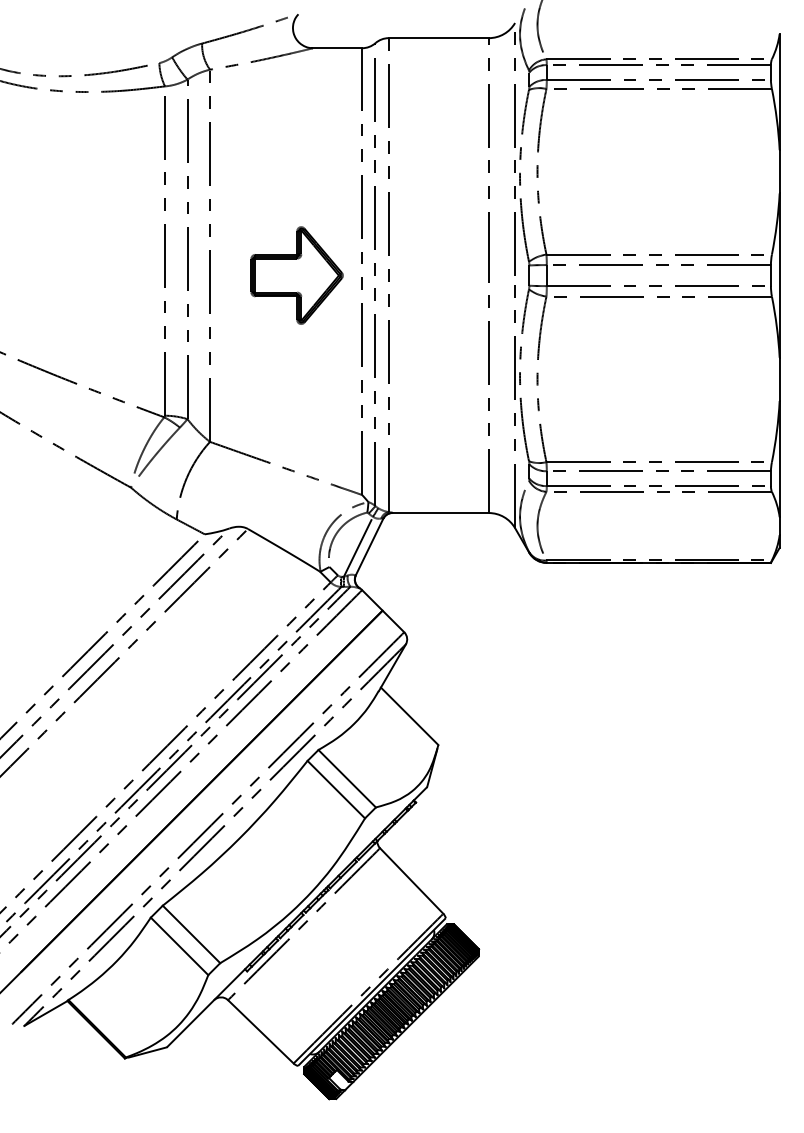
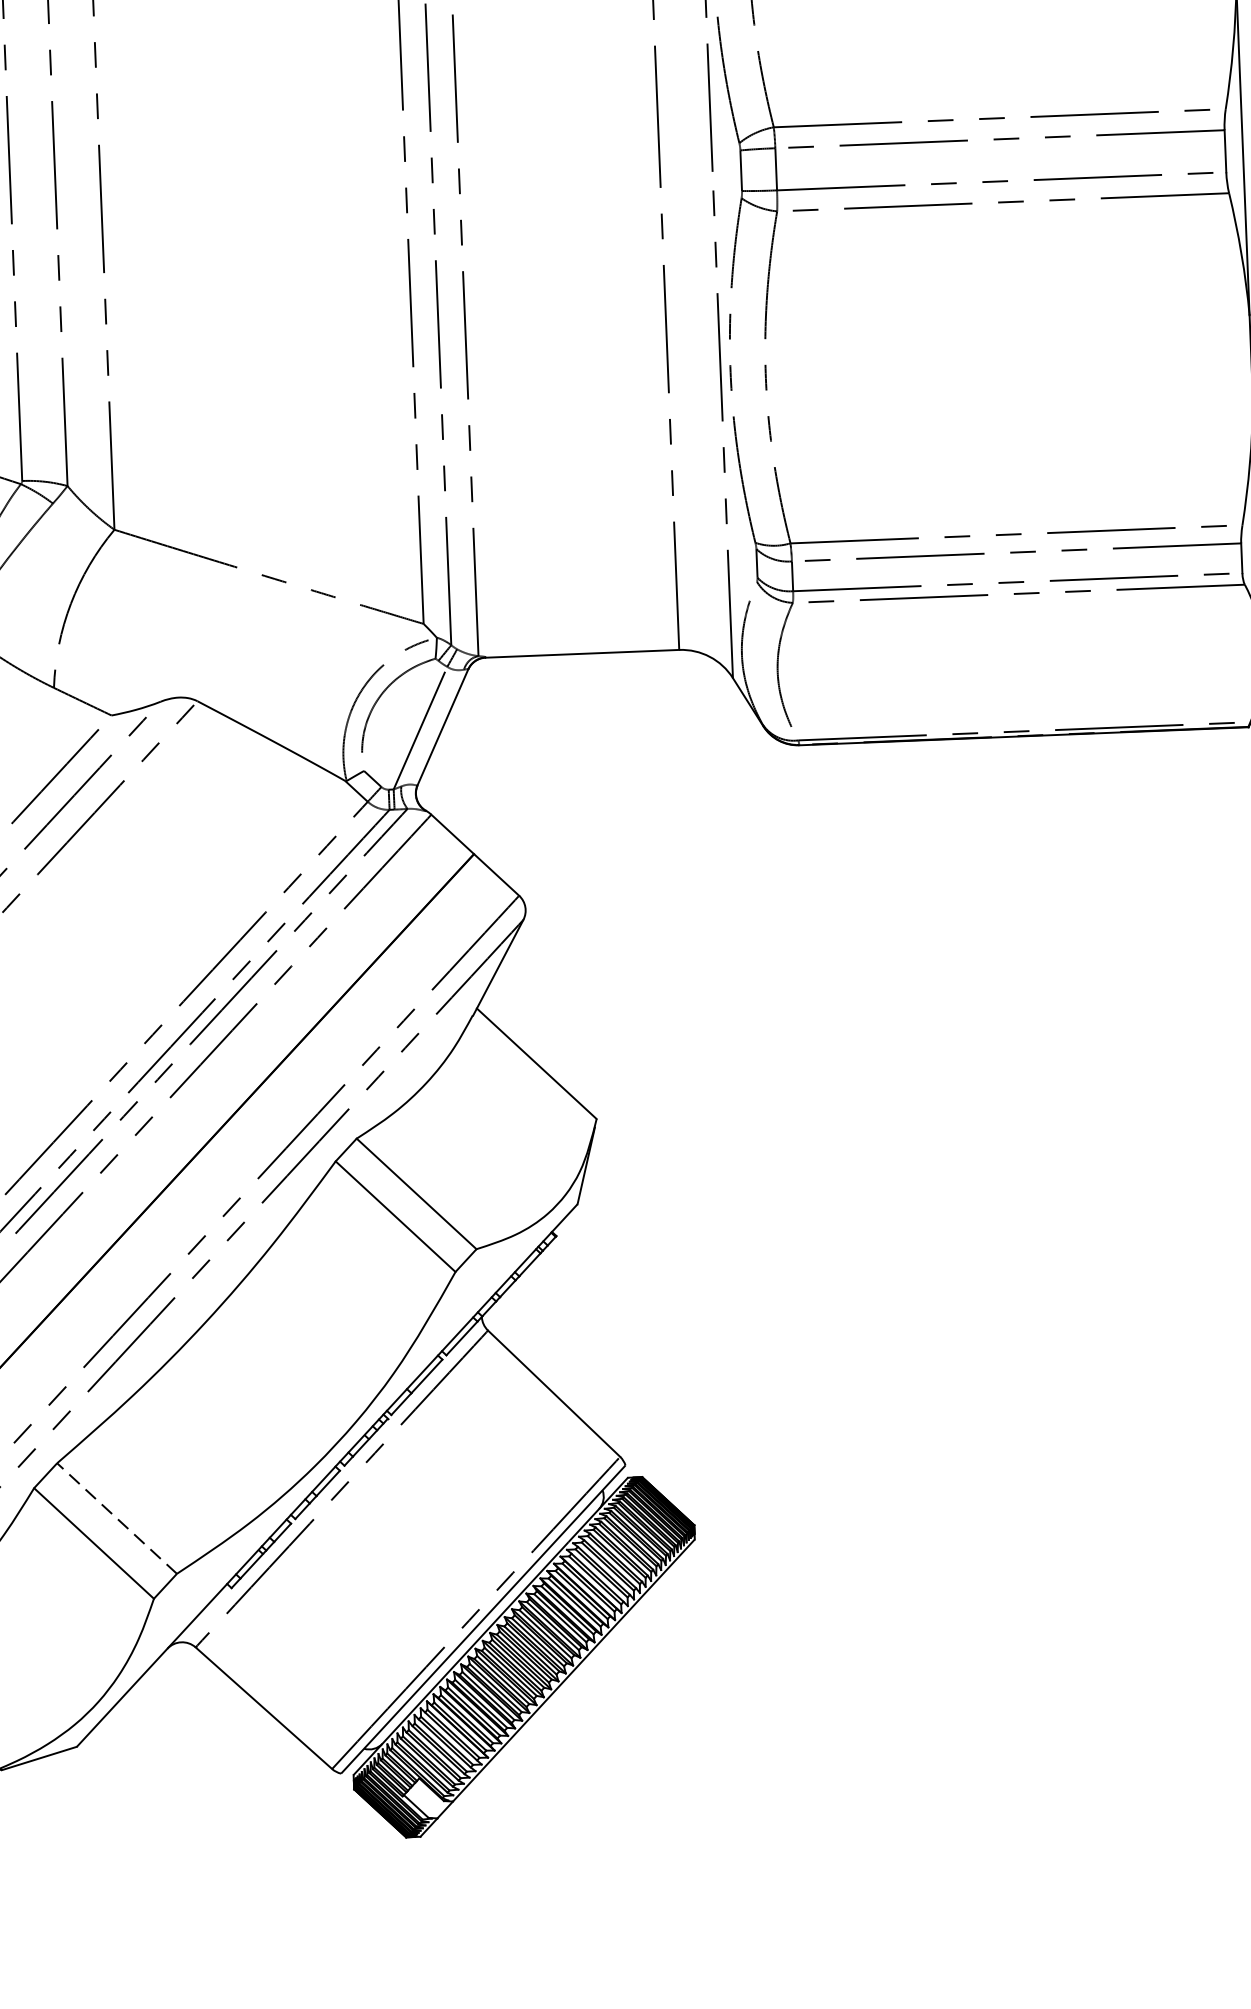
part: (296, 275) -> (274, 189), removed
line: (191, 934) -> (117, 1518), solid -> dashed

